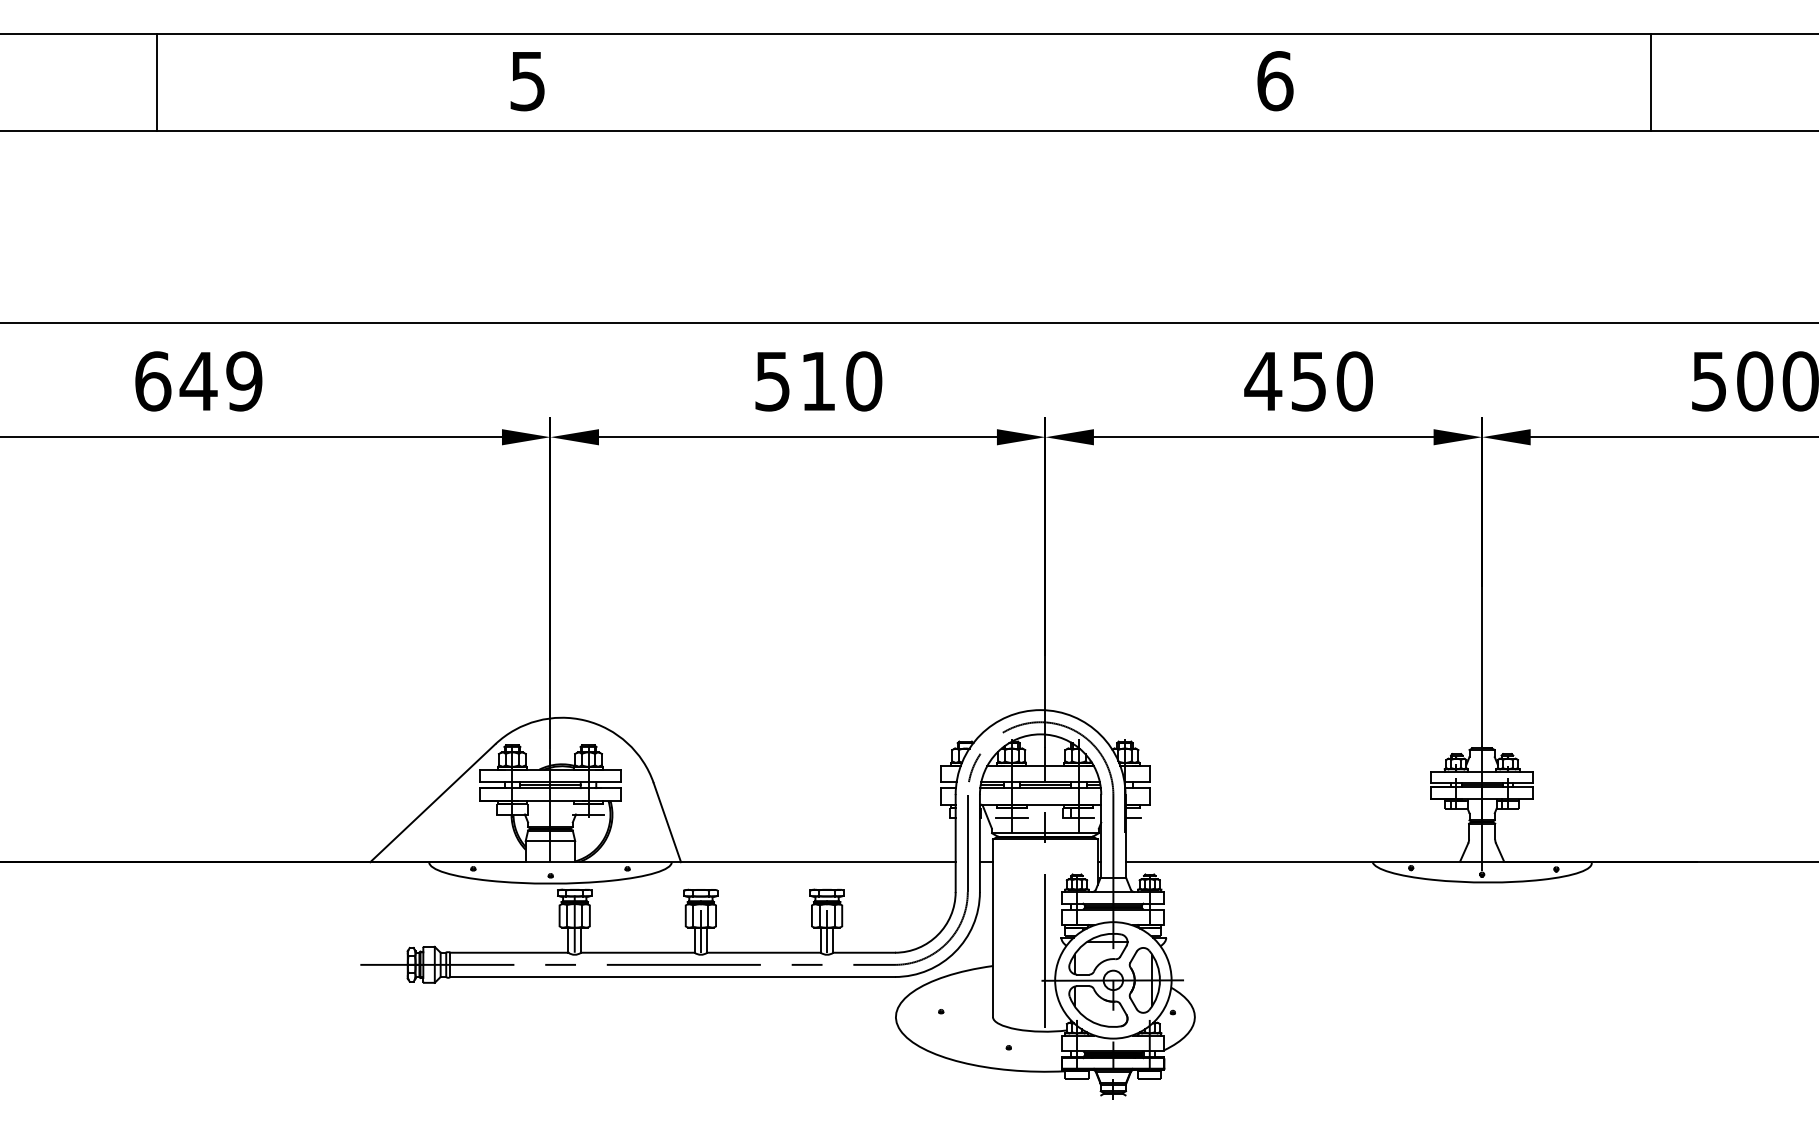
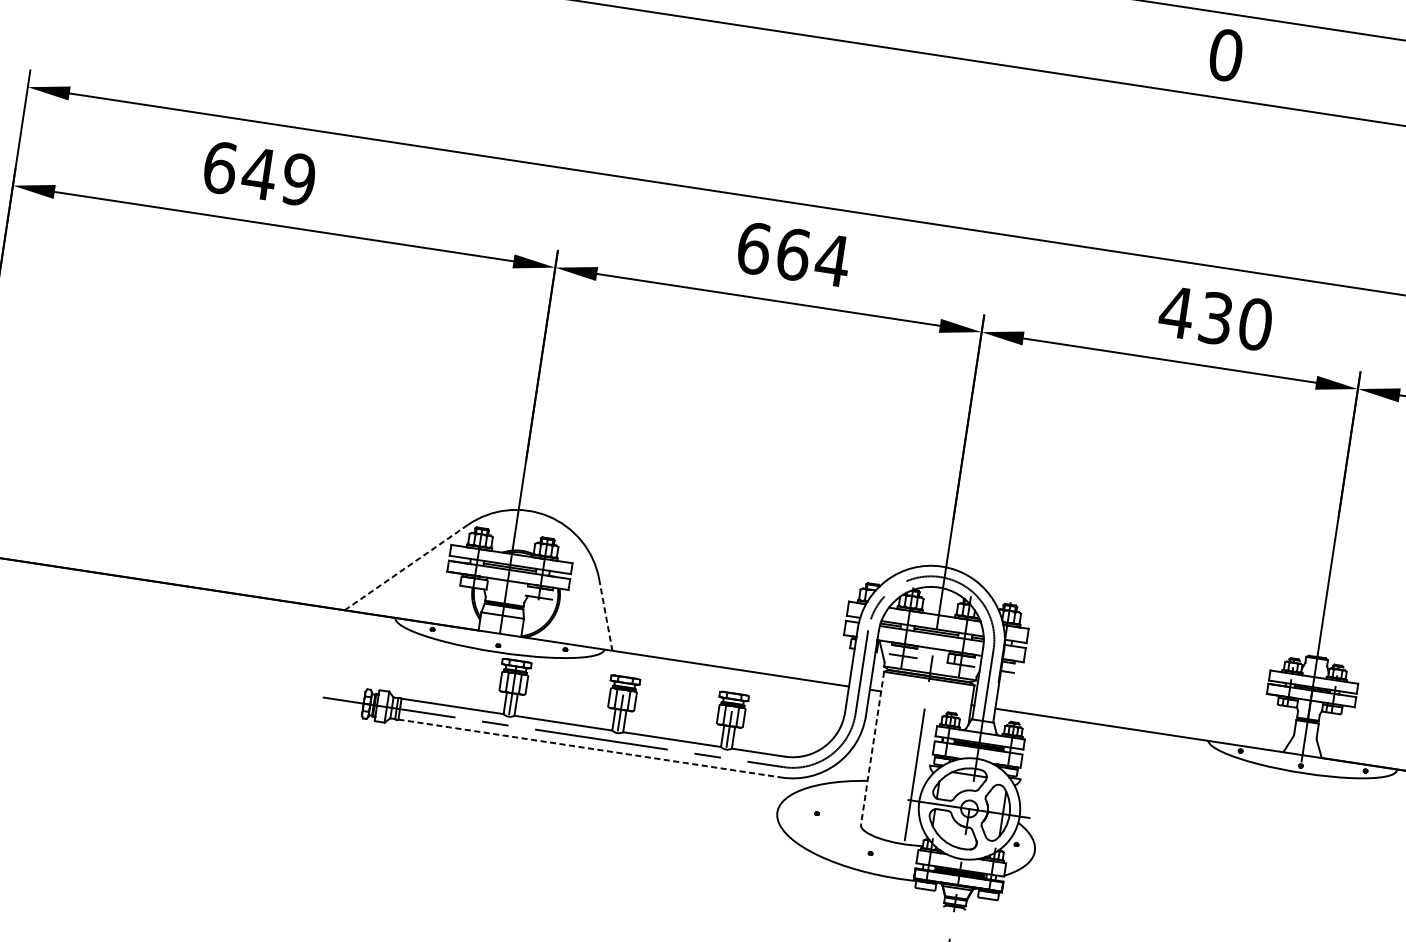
text: (1275, 81) -> (1226, 55), 6 -> 0
text: (818, 381) -> (793, 254), 510 -> 664
text: (1309, 381) -> (1216, 318), 450 -> 430
line: (433, 802) -> (406, 567), solid -> dashed
line: (667, 822) -> (605, 614), solid -> dashed
line: (993, 928) -> (872, 748), solid -> dashed
line: (672, 977) -> (590, 749), solid -> dashed

